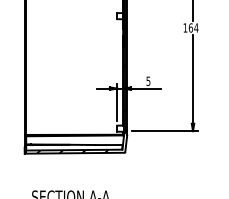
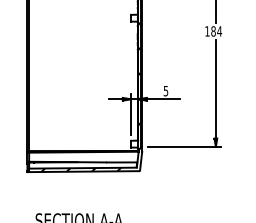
text: (190, 27) -> (213, 30), 164 -> 184

